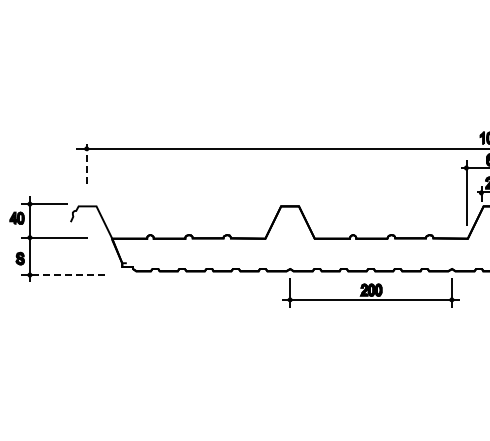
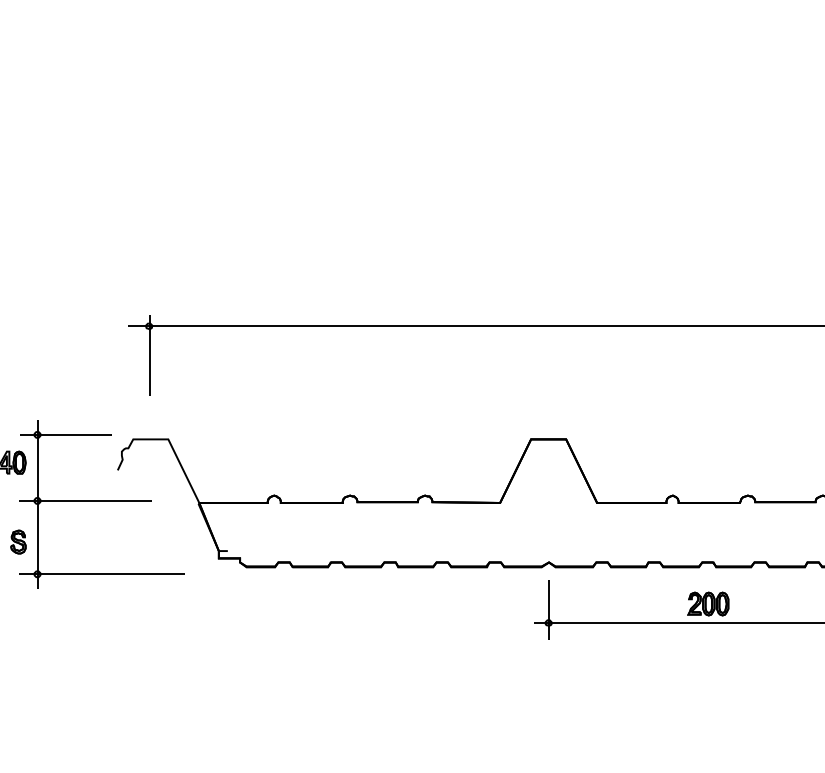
line: (86, 163) -> (148, 355), dashed -> solid
line: (63, 274) -> (103, 573), dashed -> solid

